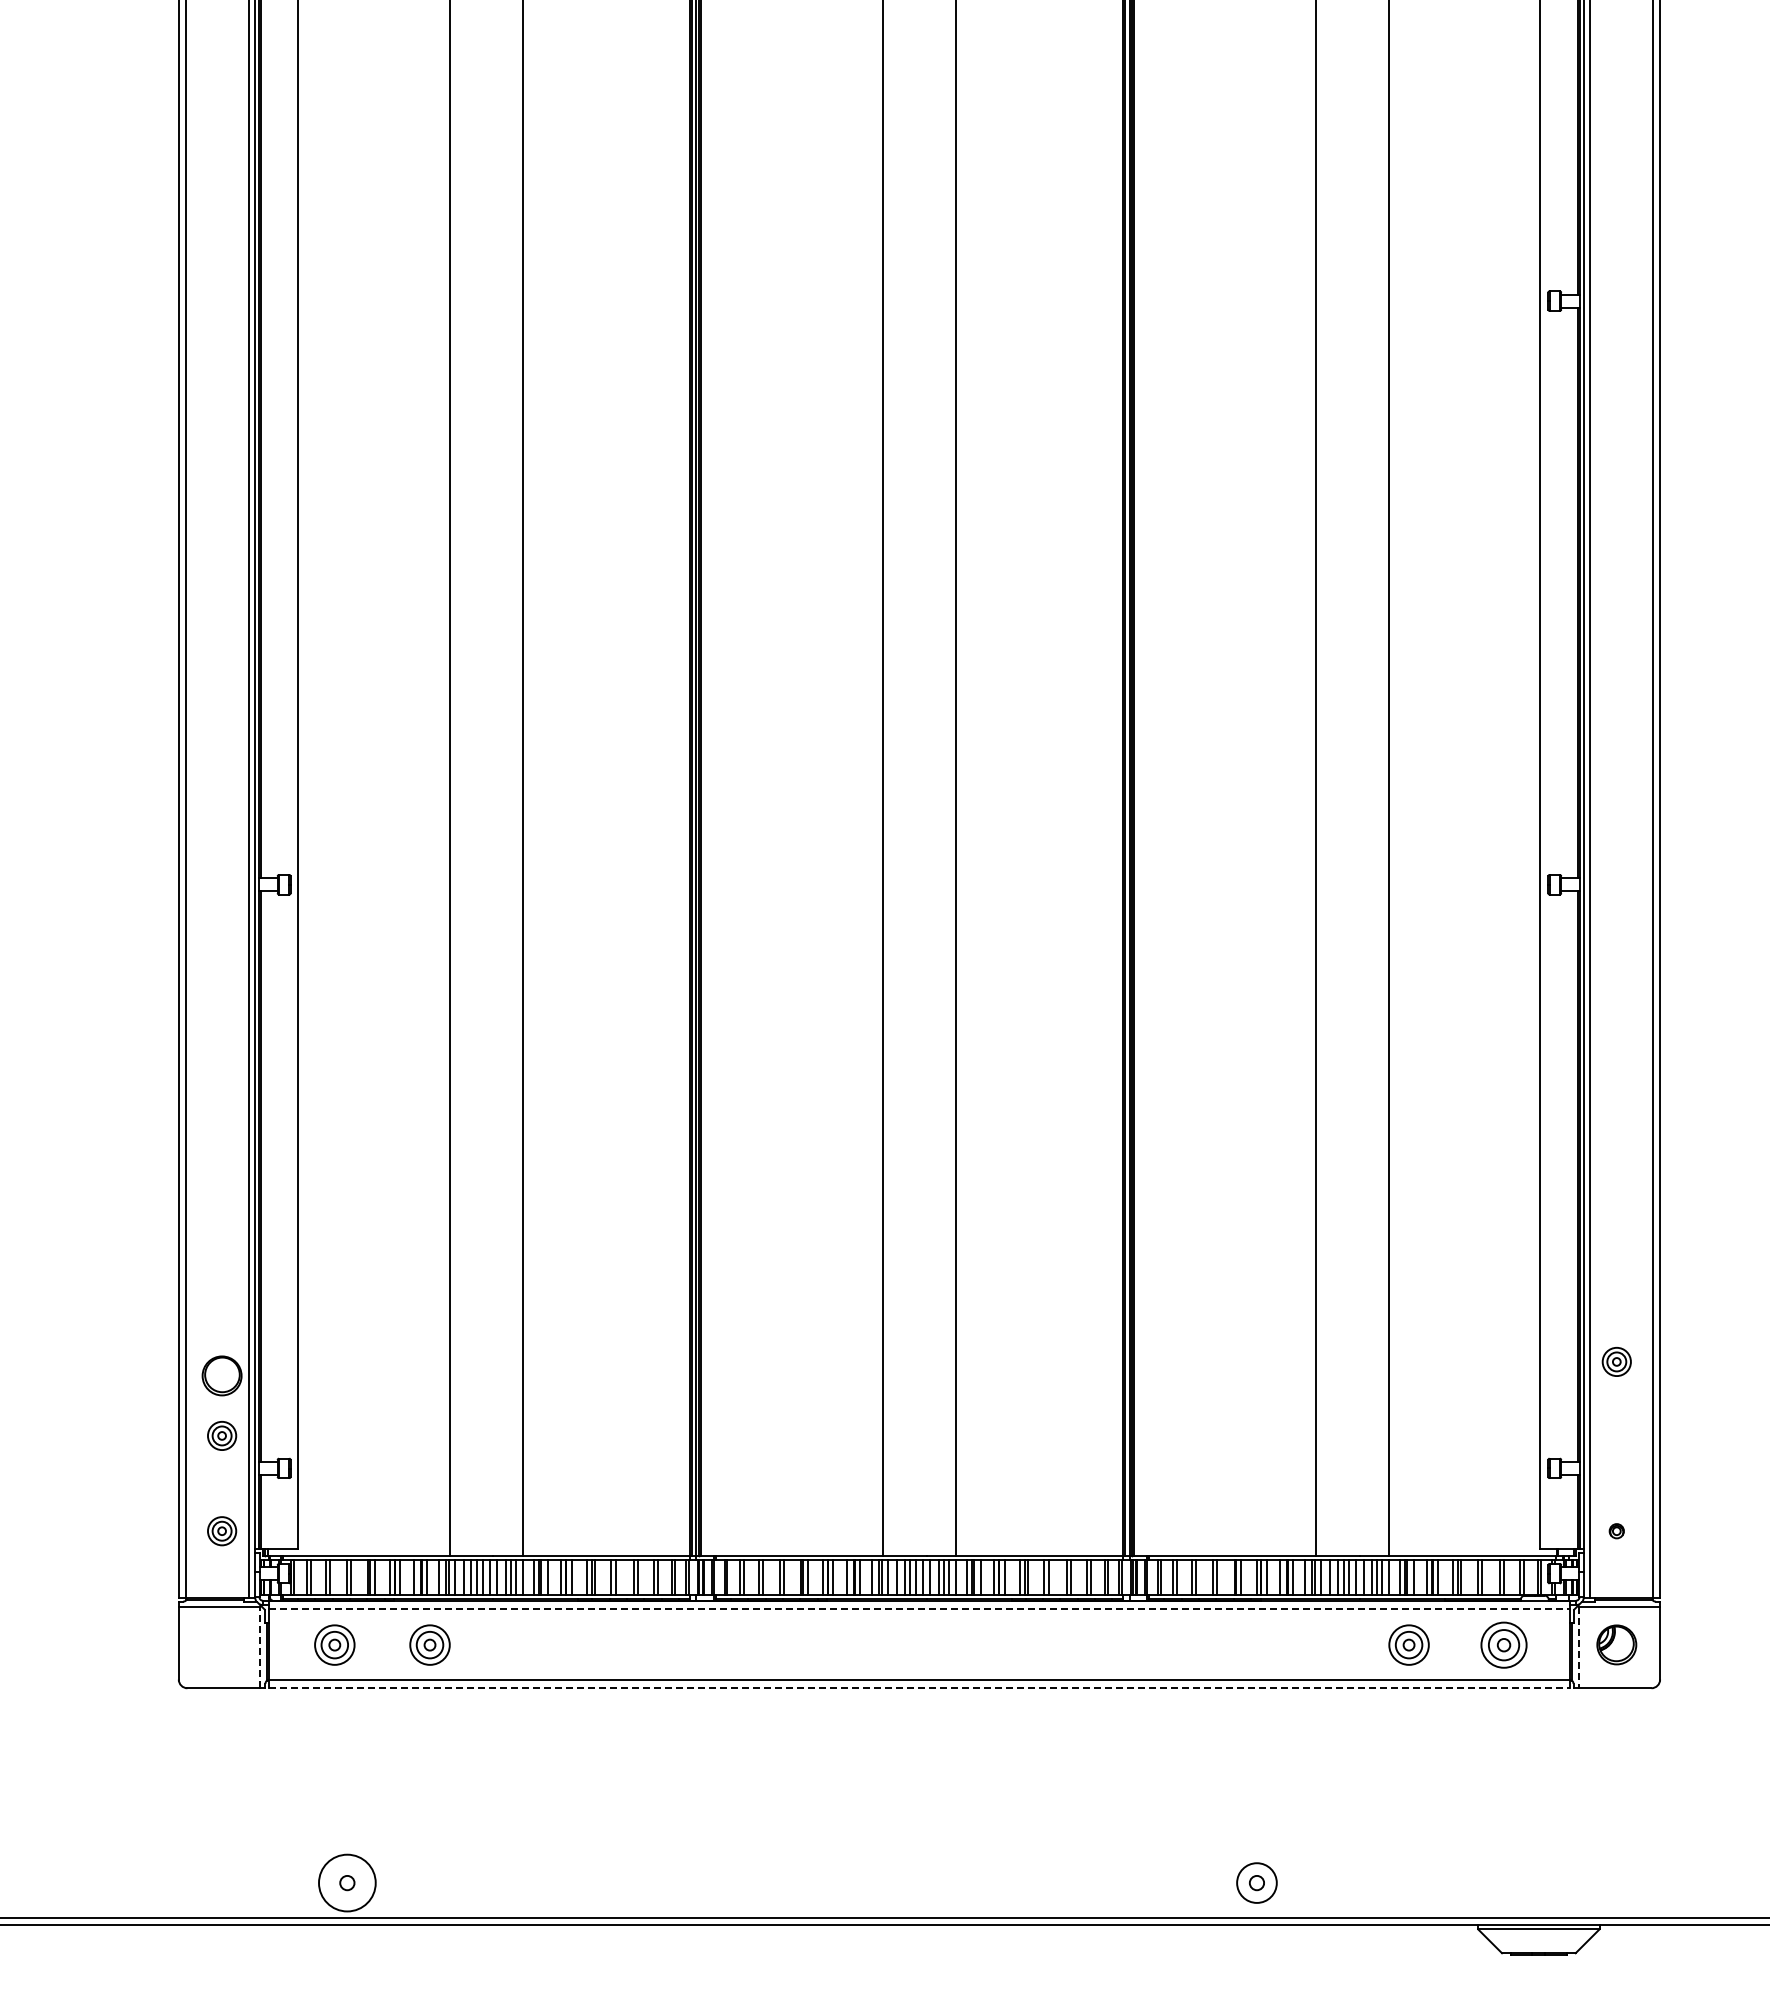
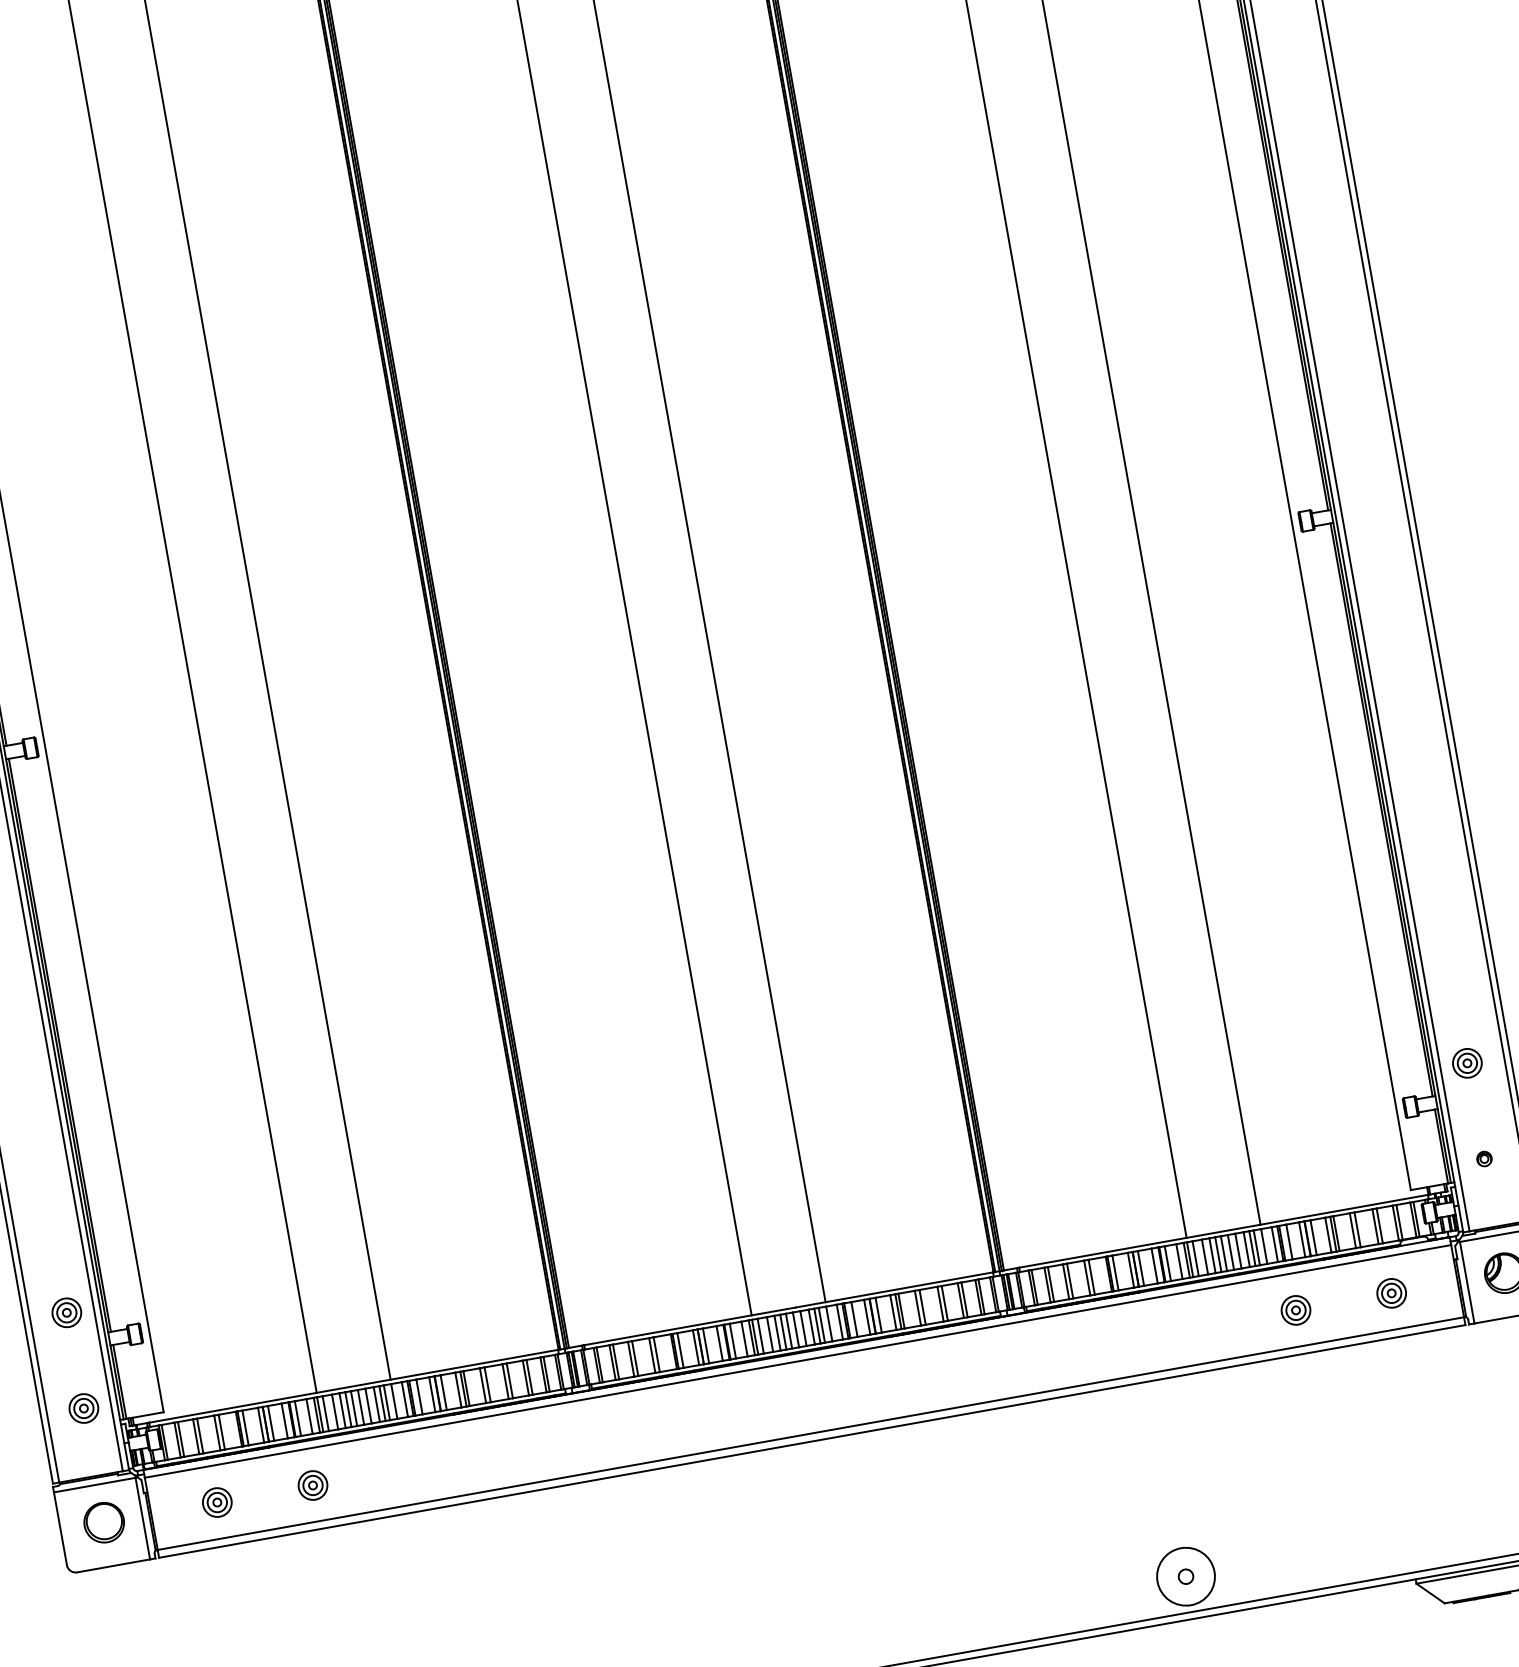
part: (1616, 1361) -> (1467, 1062), moved
part: (221, 1375) -> (103, 1522), moved
line: (919, 1608) -> (798, 1361), dashed -> solid
part: (334, 1644) -> (217, 1502), size x0.71
part: (429, 1644) -> (312, 1485), size x0.71
part: (1408, 1644) -> (1295, 1310), size x0.71
part: (1504, 1644) -> (1391, 1292), size x0.62
line: (260, 1647) -> (143, 1518), dashed -> solid
line: (1578, 1647) -> (1466, 1282), dashed -> solid
line: (919, 1688) -> (812, 1441), dashed -> solid
circle: (1256, 1882) -> (1185, 1576), size x1.43

